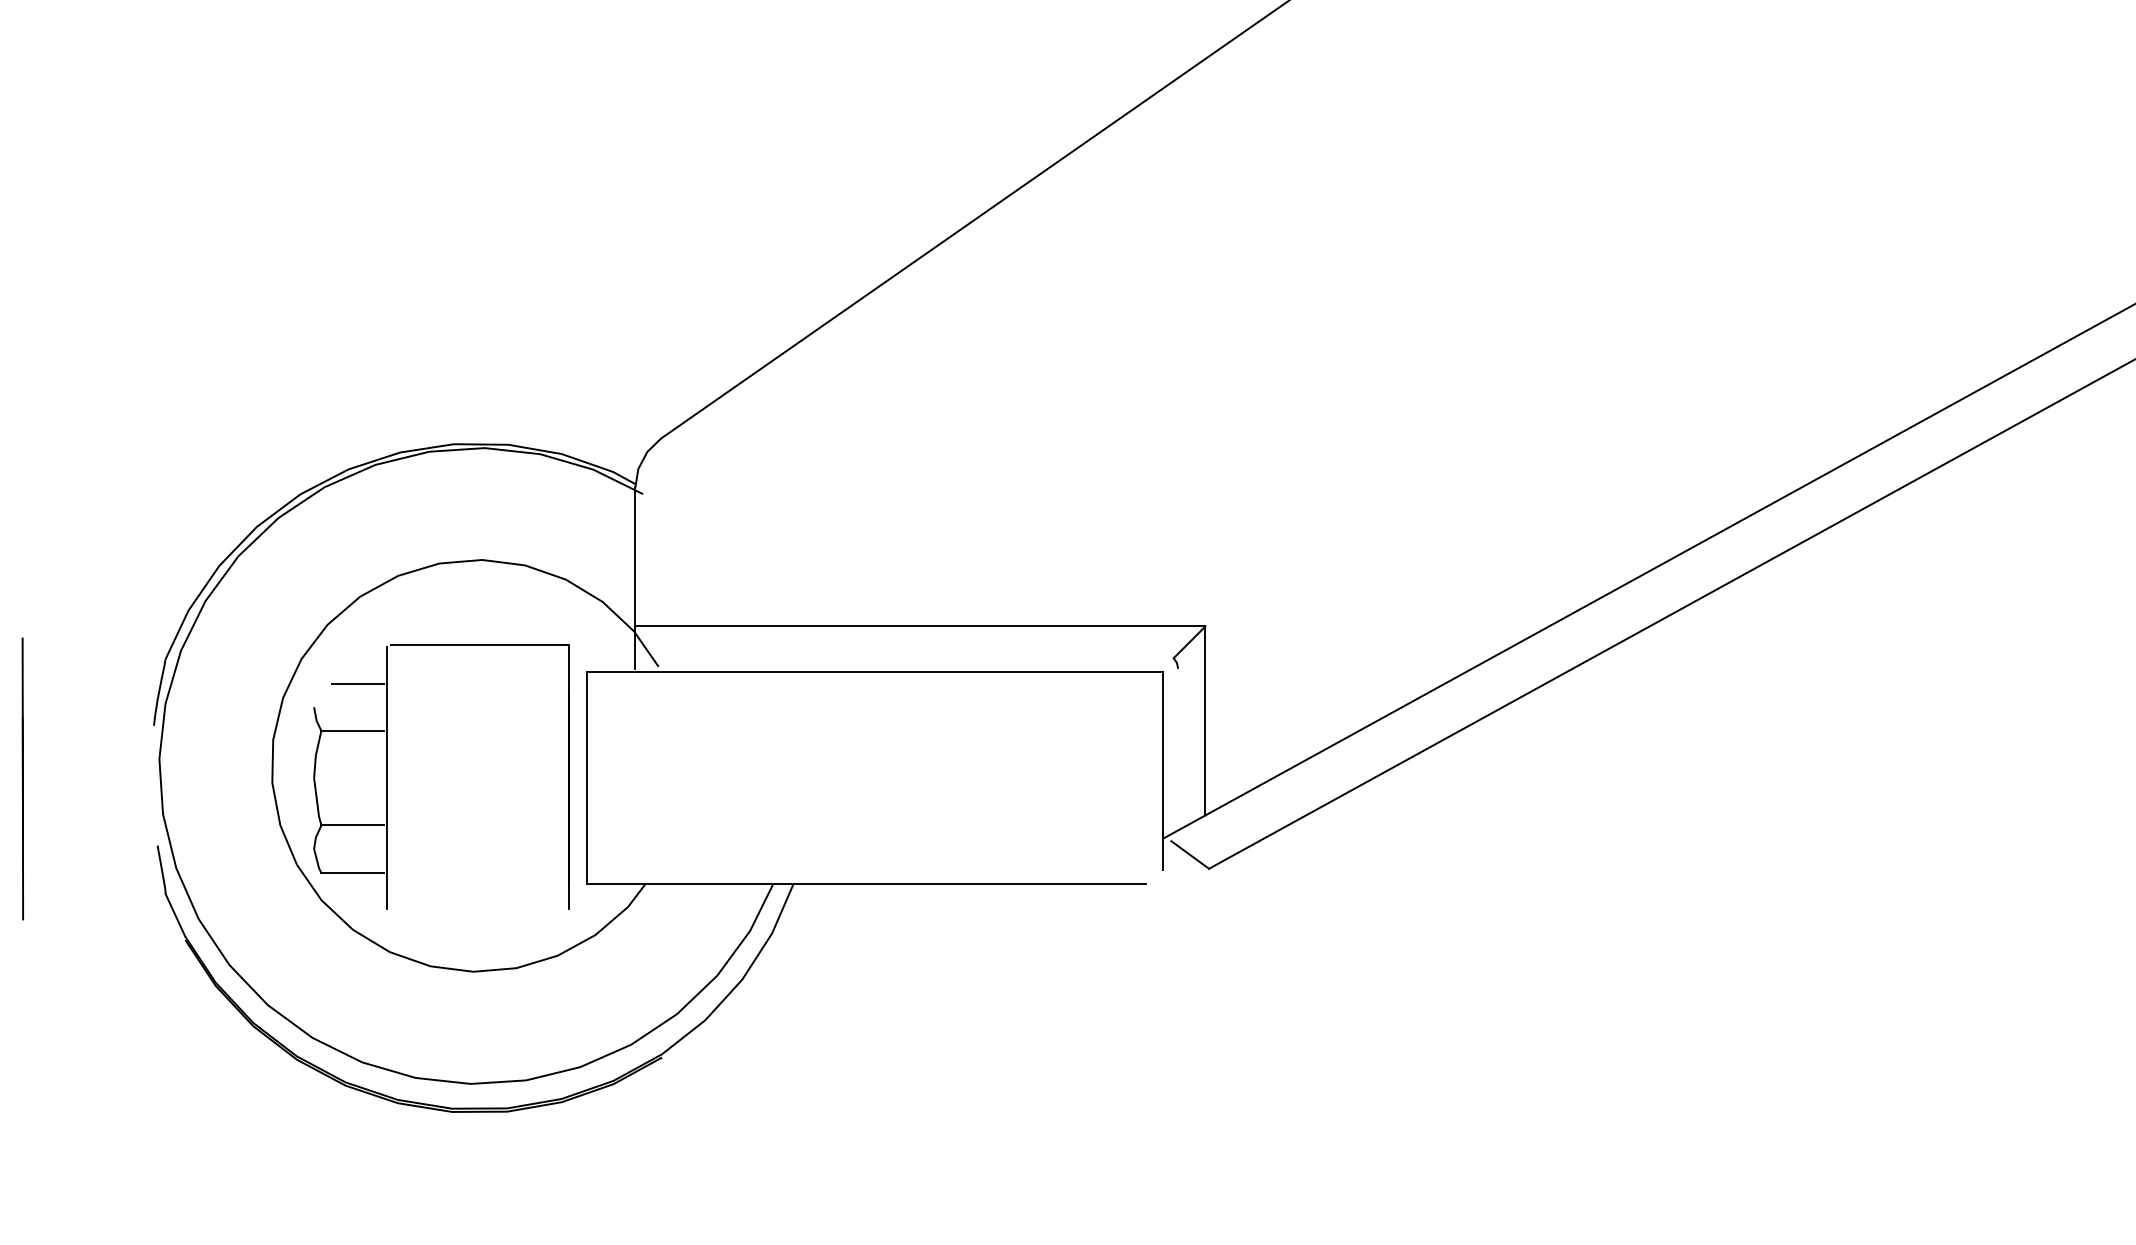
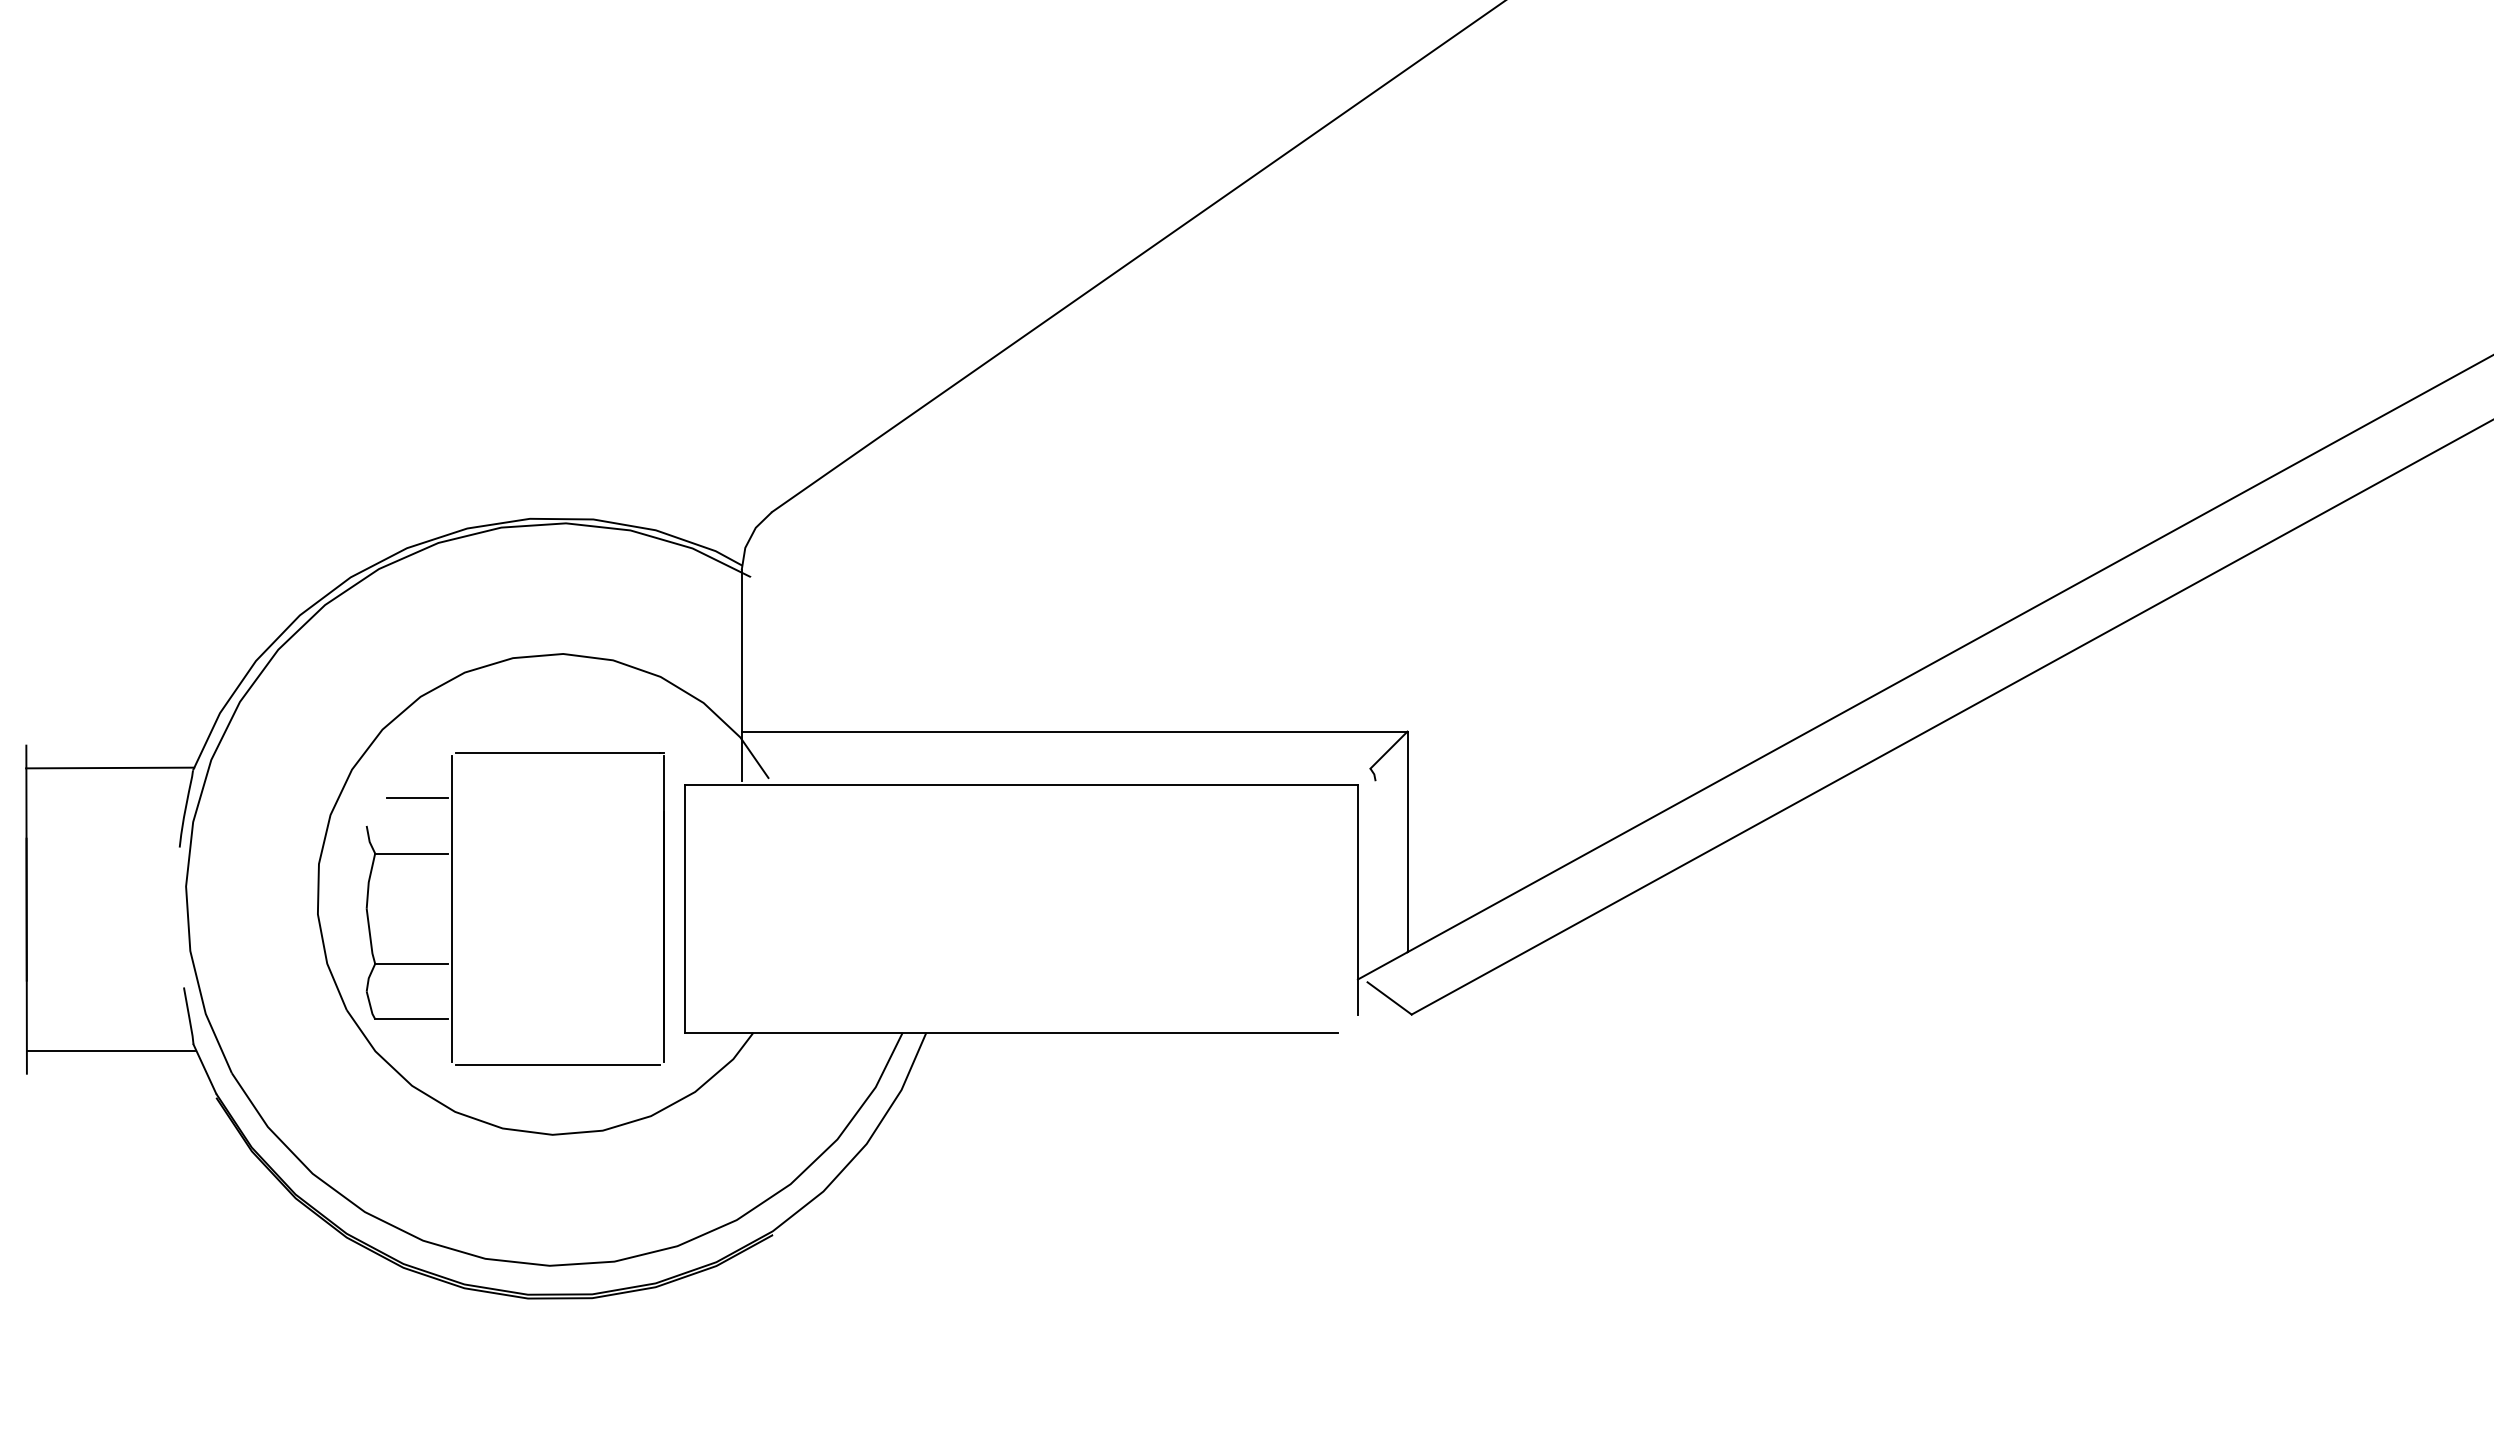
line: (94, 657) -> (110, 767), added
line: (94, 899) -> (110, 1050), added
line: (477, 911) -> (557, 1064), added

